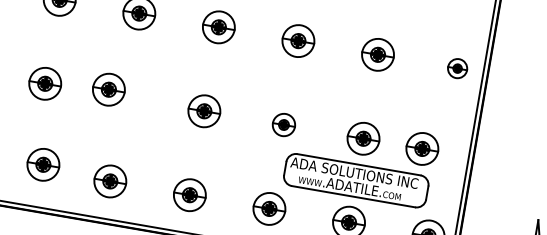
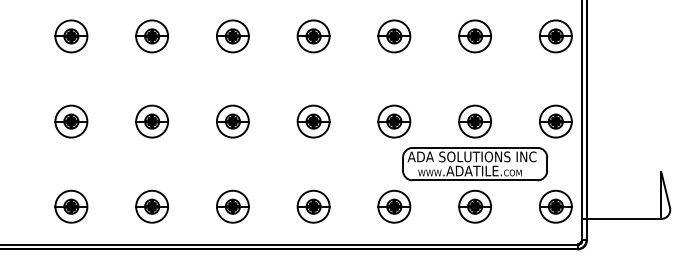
part: (457, 68) -> (555, 36), size x1.67
part: (108, 89) -> (232, 121), moved
part: (284, 124) -> (394, 121), size x1.43
part: (422, 148) -> (555, 121), moved
part: (42, 164) -> (151, 206), moved

